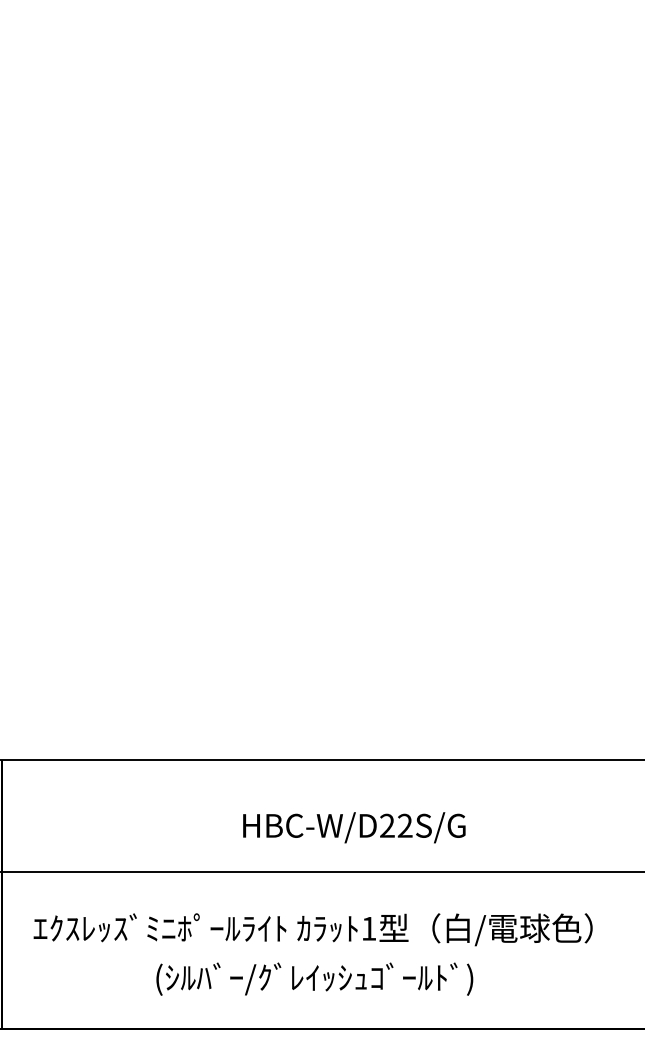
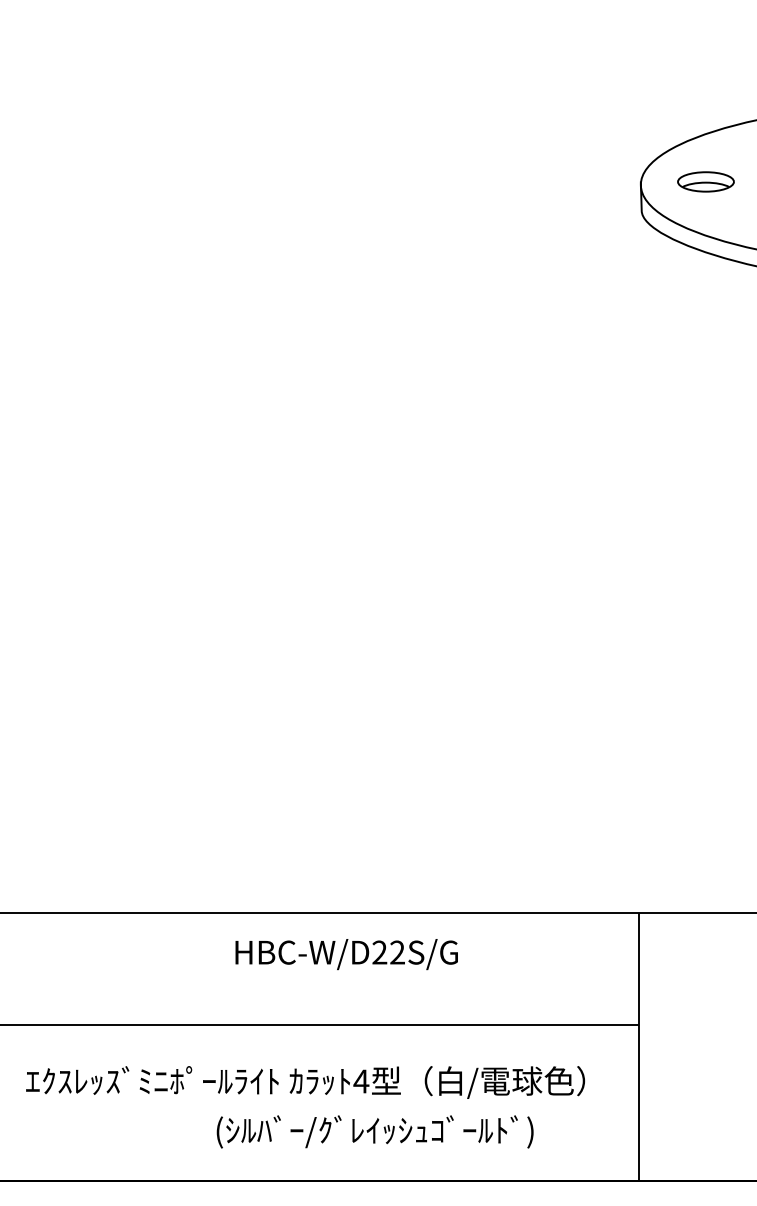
text: (354, 827) -> (346, 954), moved
text: (369, 928) -> (361, 1081), 1 -> 4
text: (314, 978) -> (374, 1131), moved

